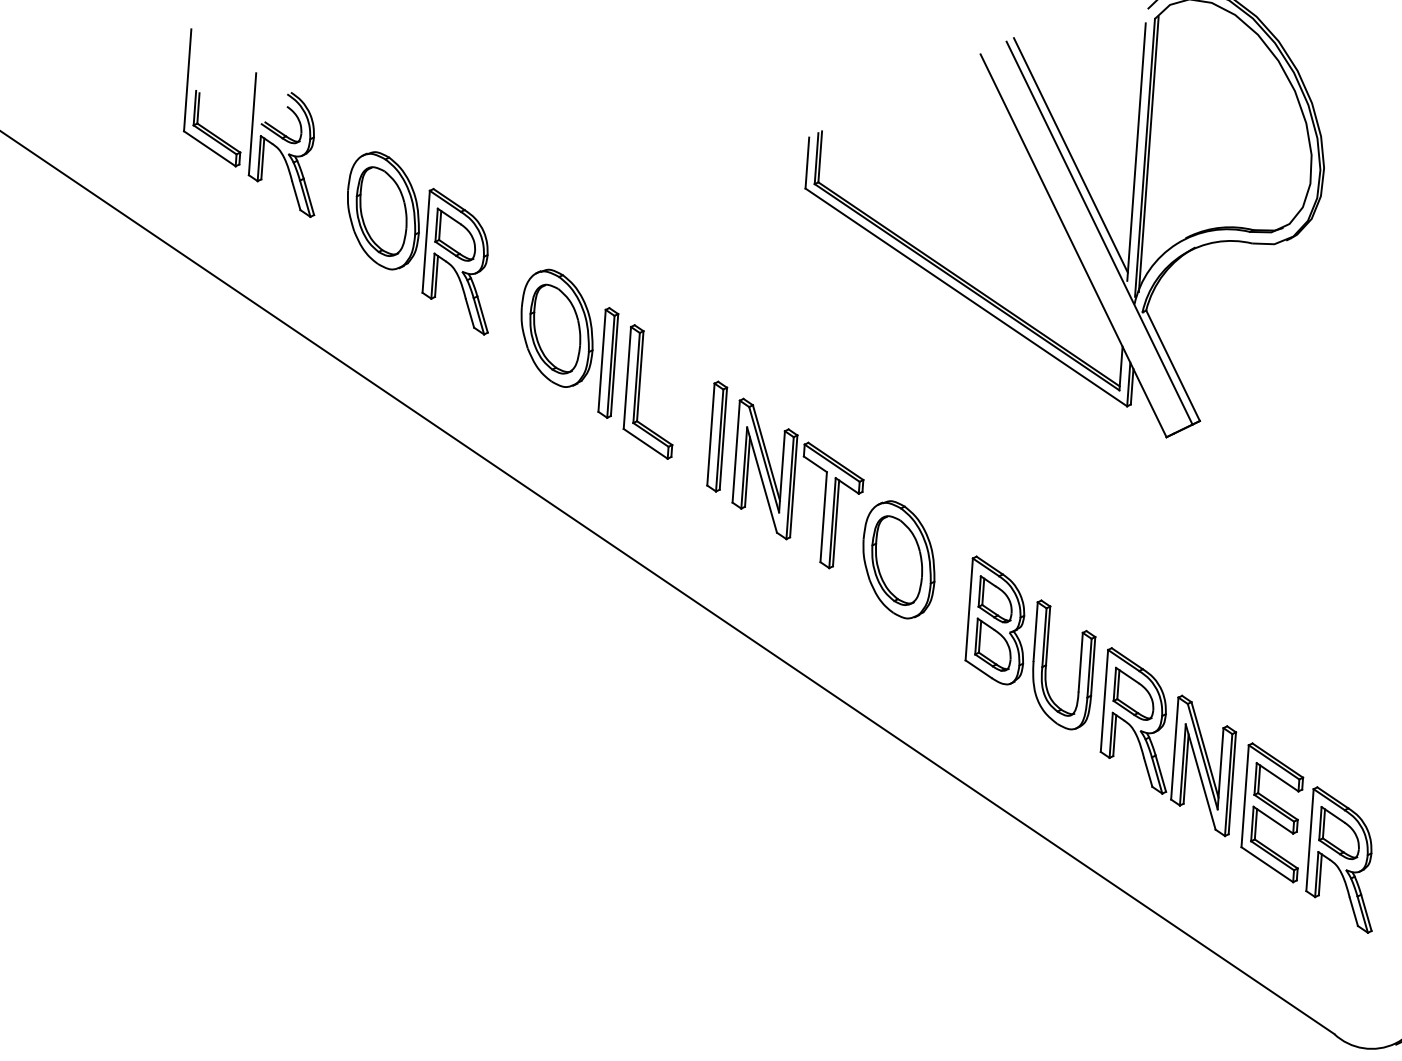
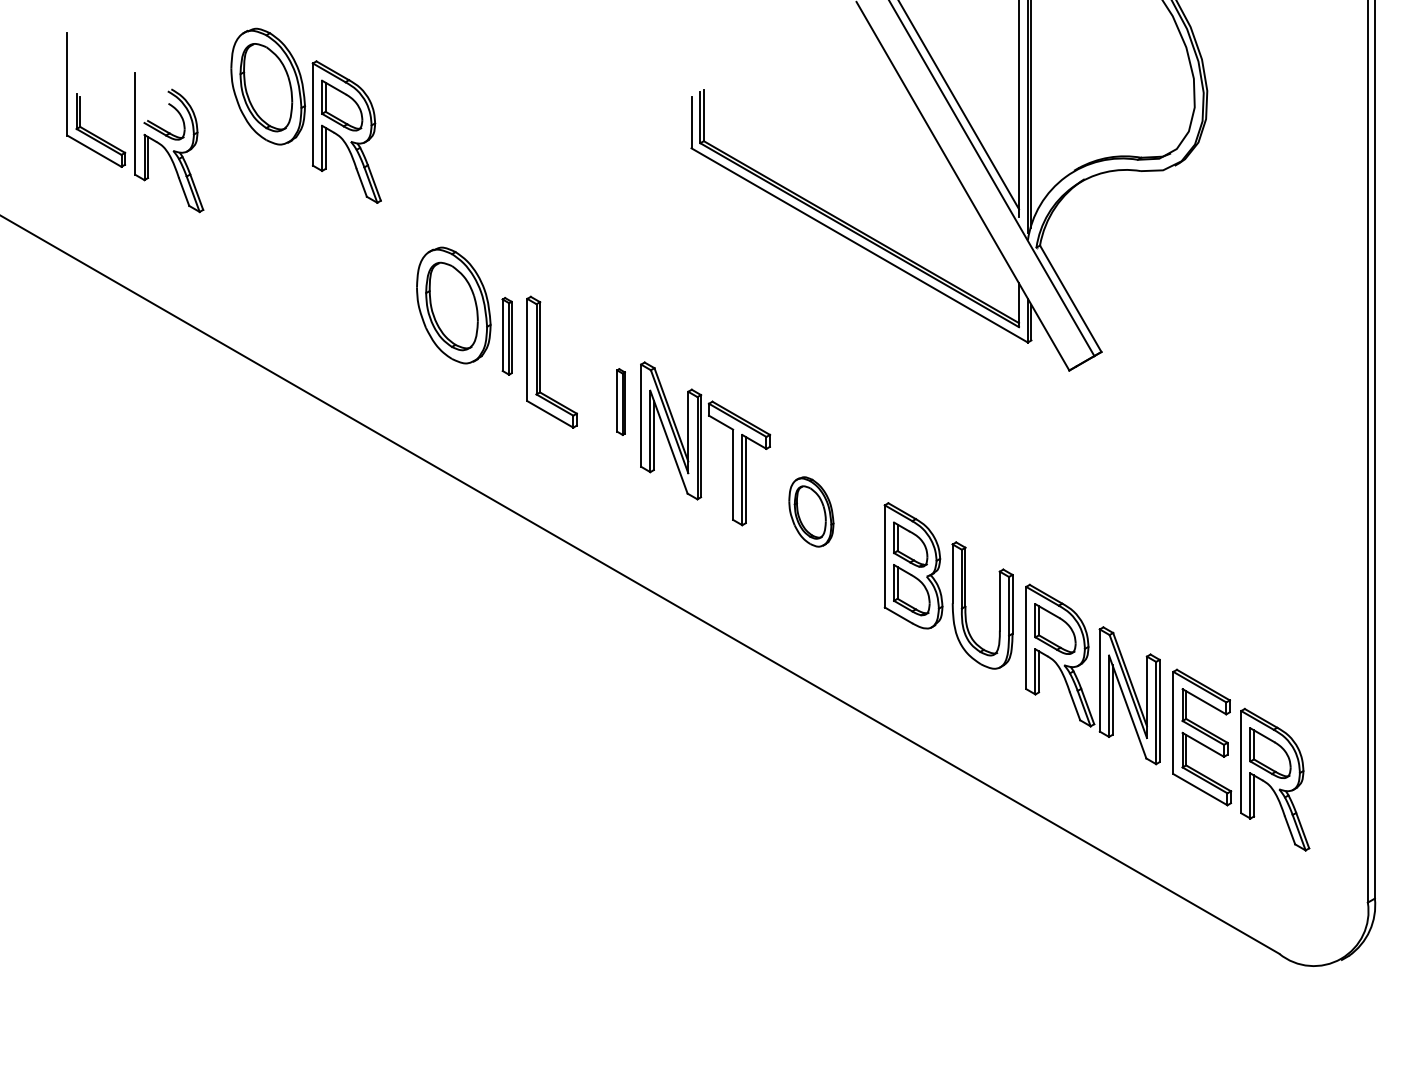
part: (418, 242) -> (305, 115), moved
part: (607, 363) -> (506, 336), size x0.7
part: (716, 436) -> (620, 401), size x0.6
part: (899, 559) -> (811, 511), size x0.6

